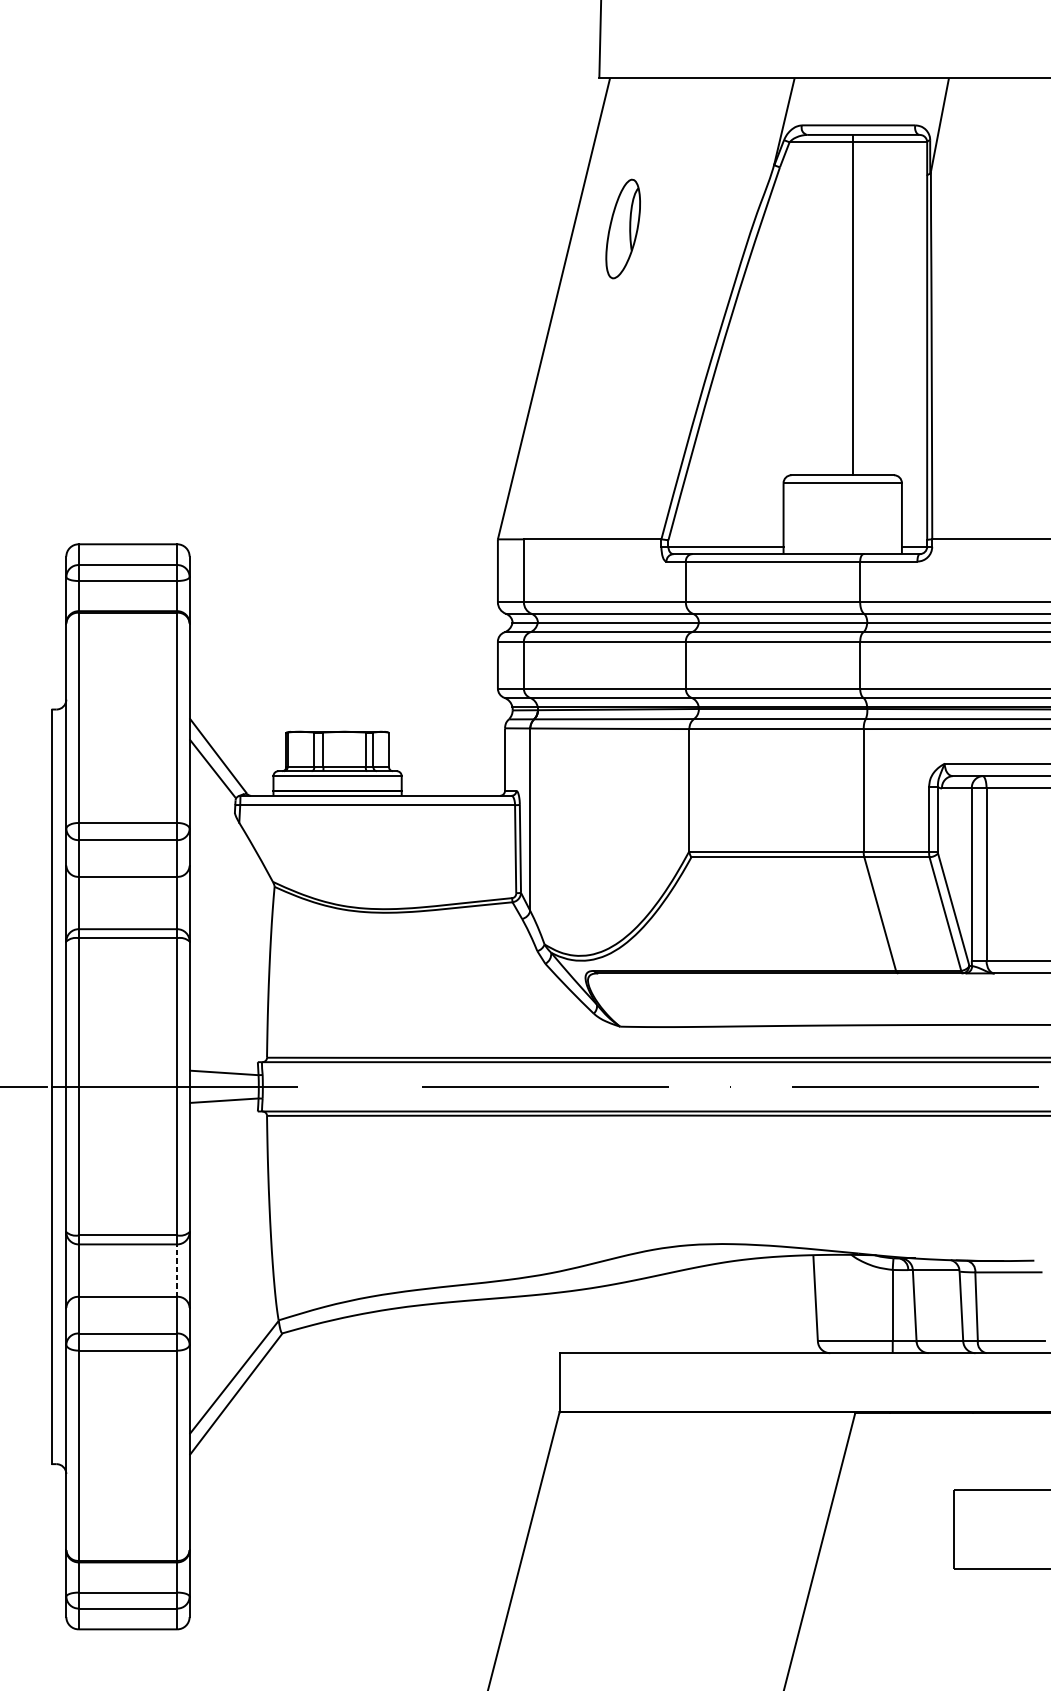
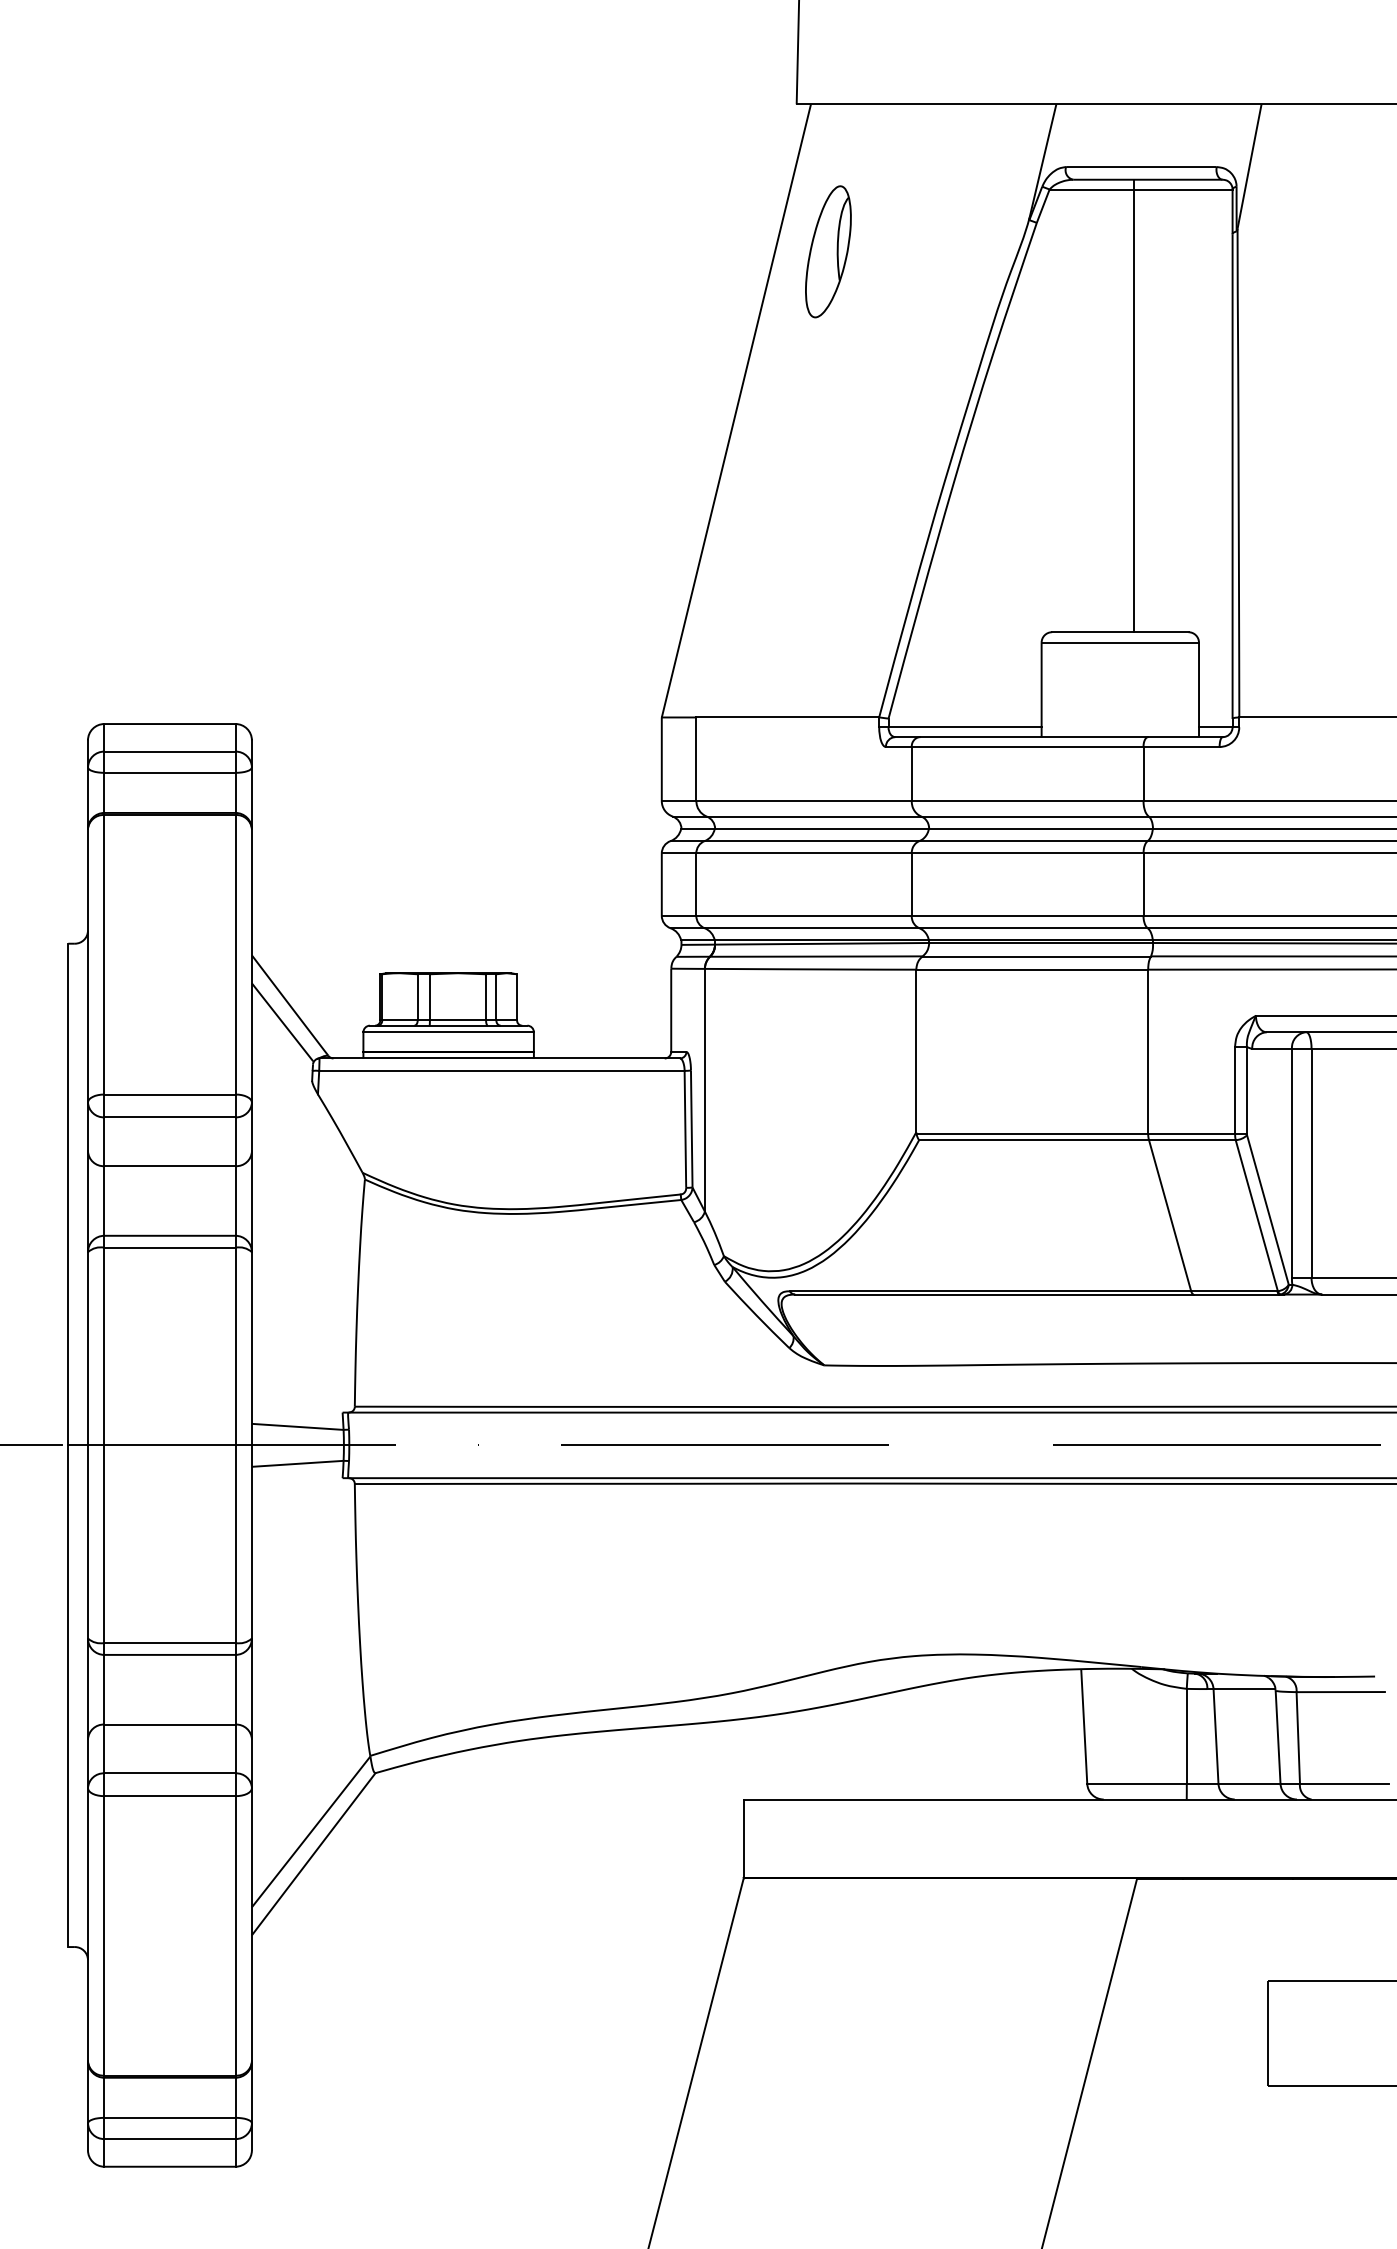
part: (623, 228) -> (828, 251), moved
line: (177, 1270) -> (235, 1689), dashed -> solid

